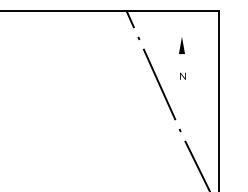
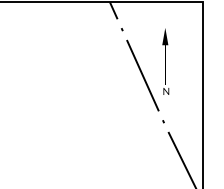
text: (182, 75) -> (165, 90), moved

